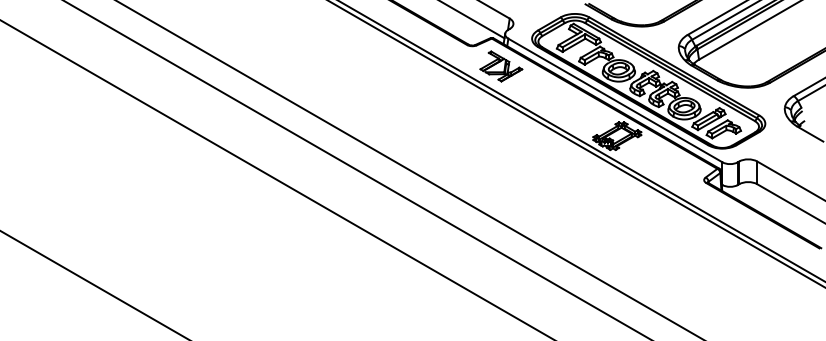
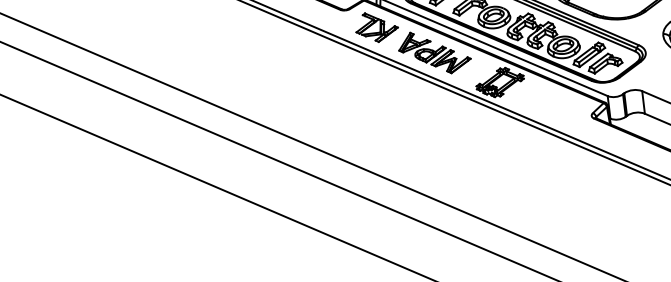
part: (555, 98) -> (434, 52), added

